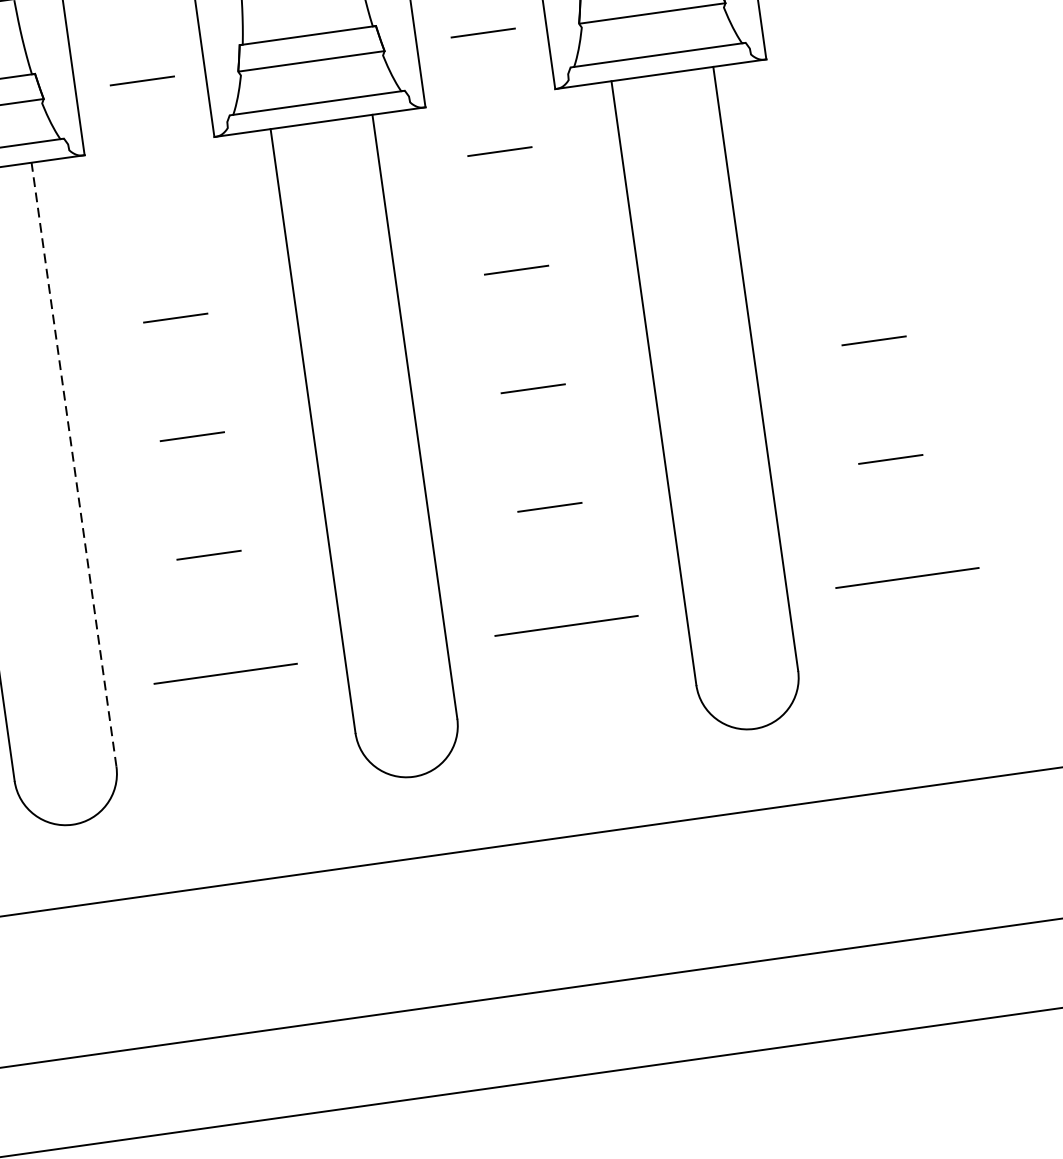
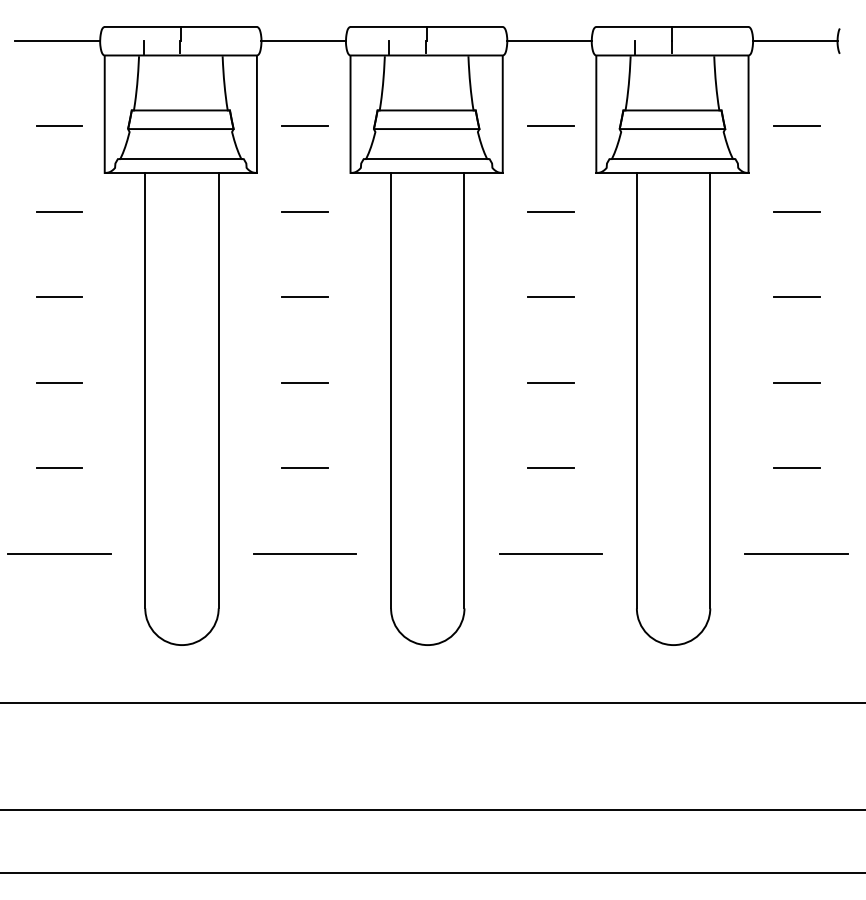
line: (840, 103) -> (796, 211), added
line: (158, 199) -> (304, 211), added
line: (857, 222) -> (796, 297), added
line: (73, 464) -> (218, 390), dashed -> solid

